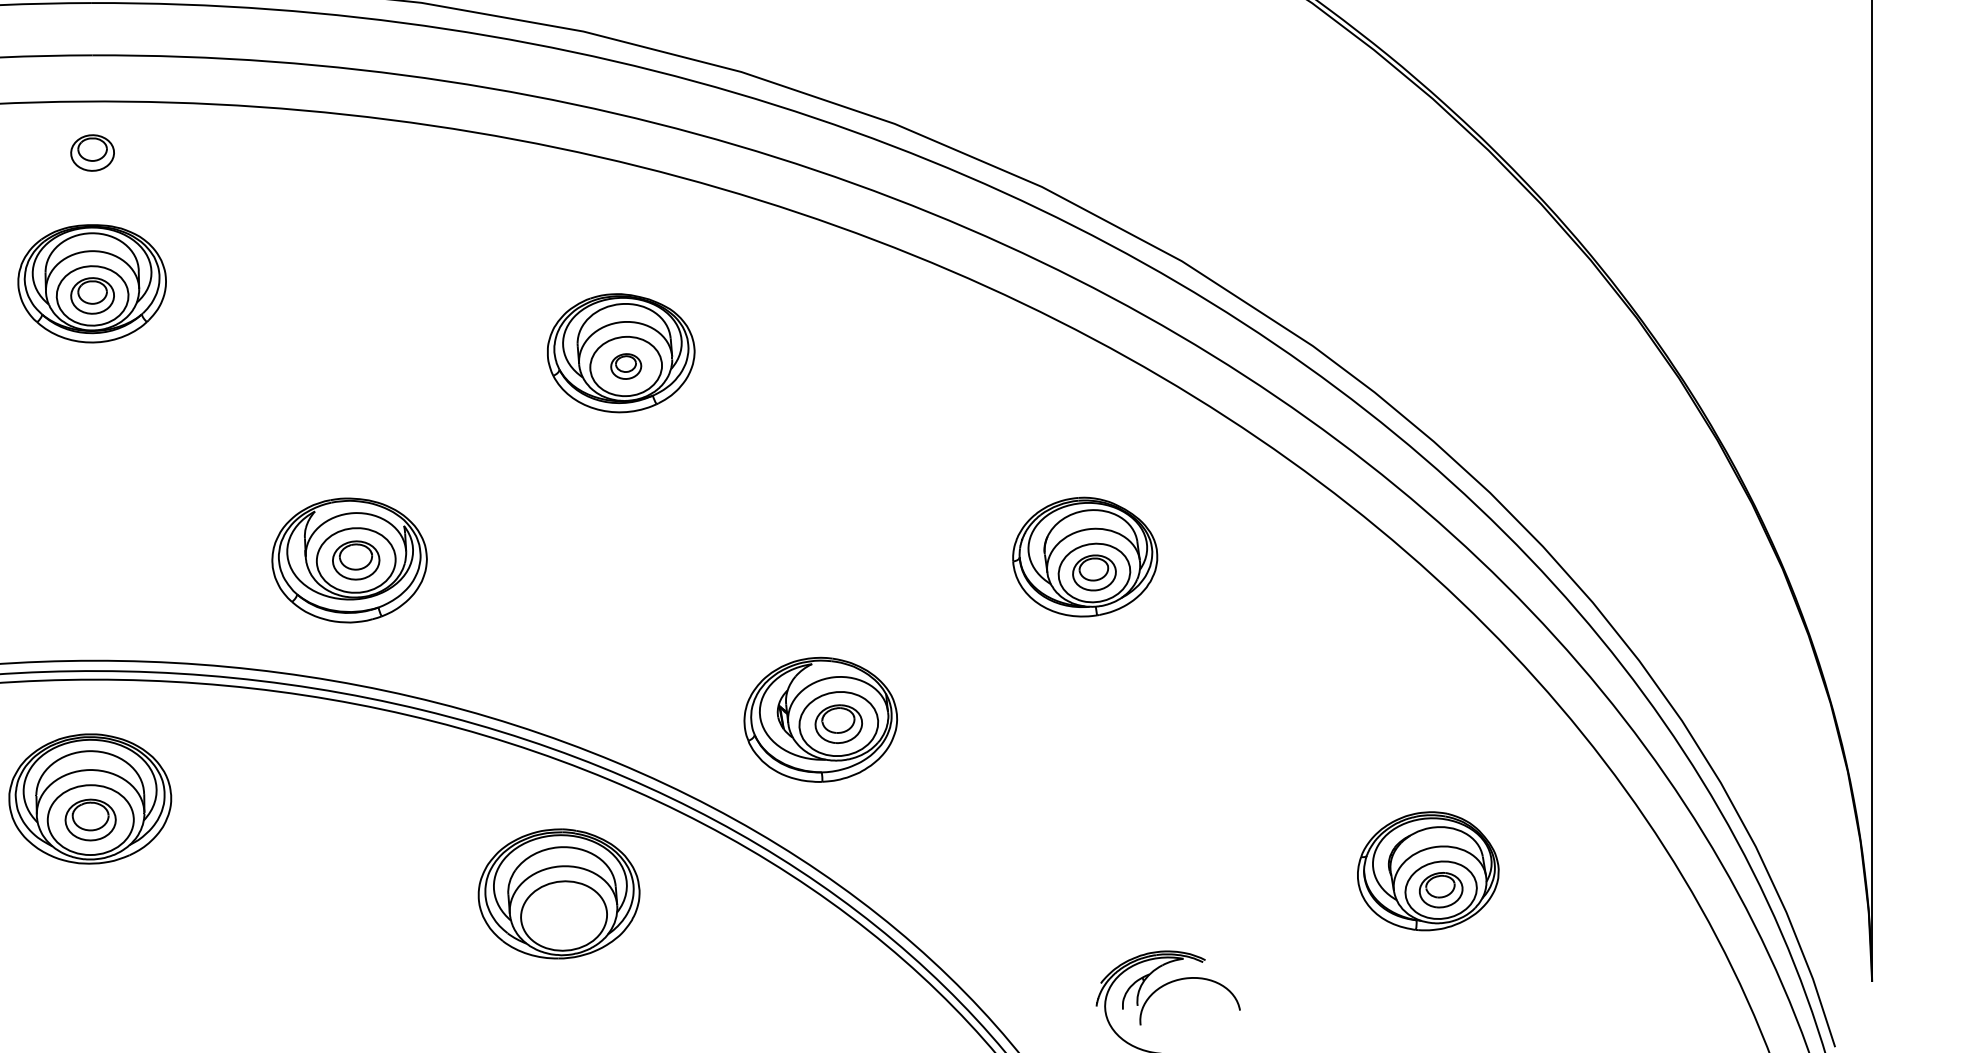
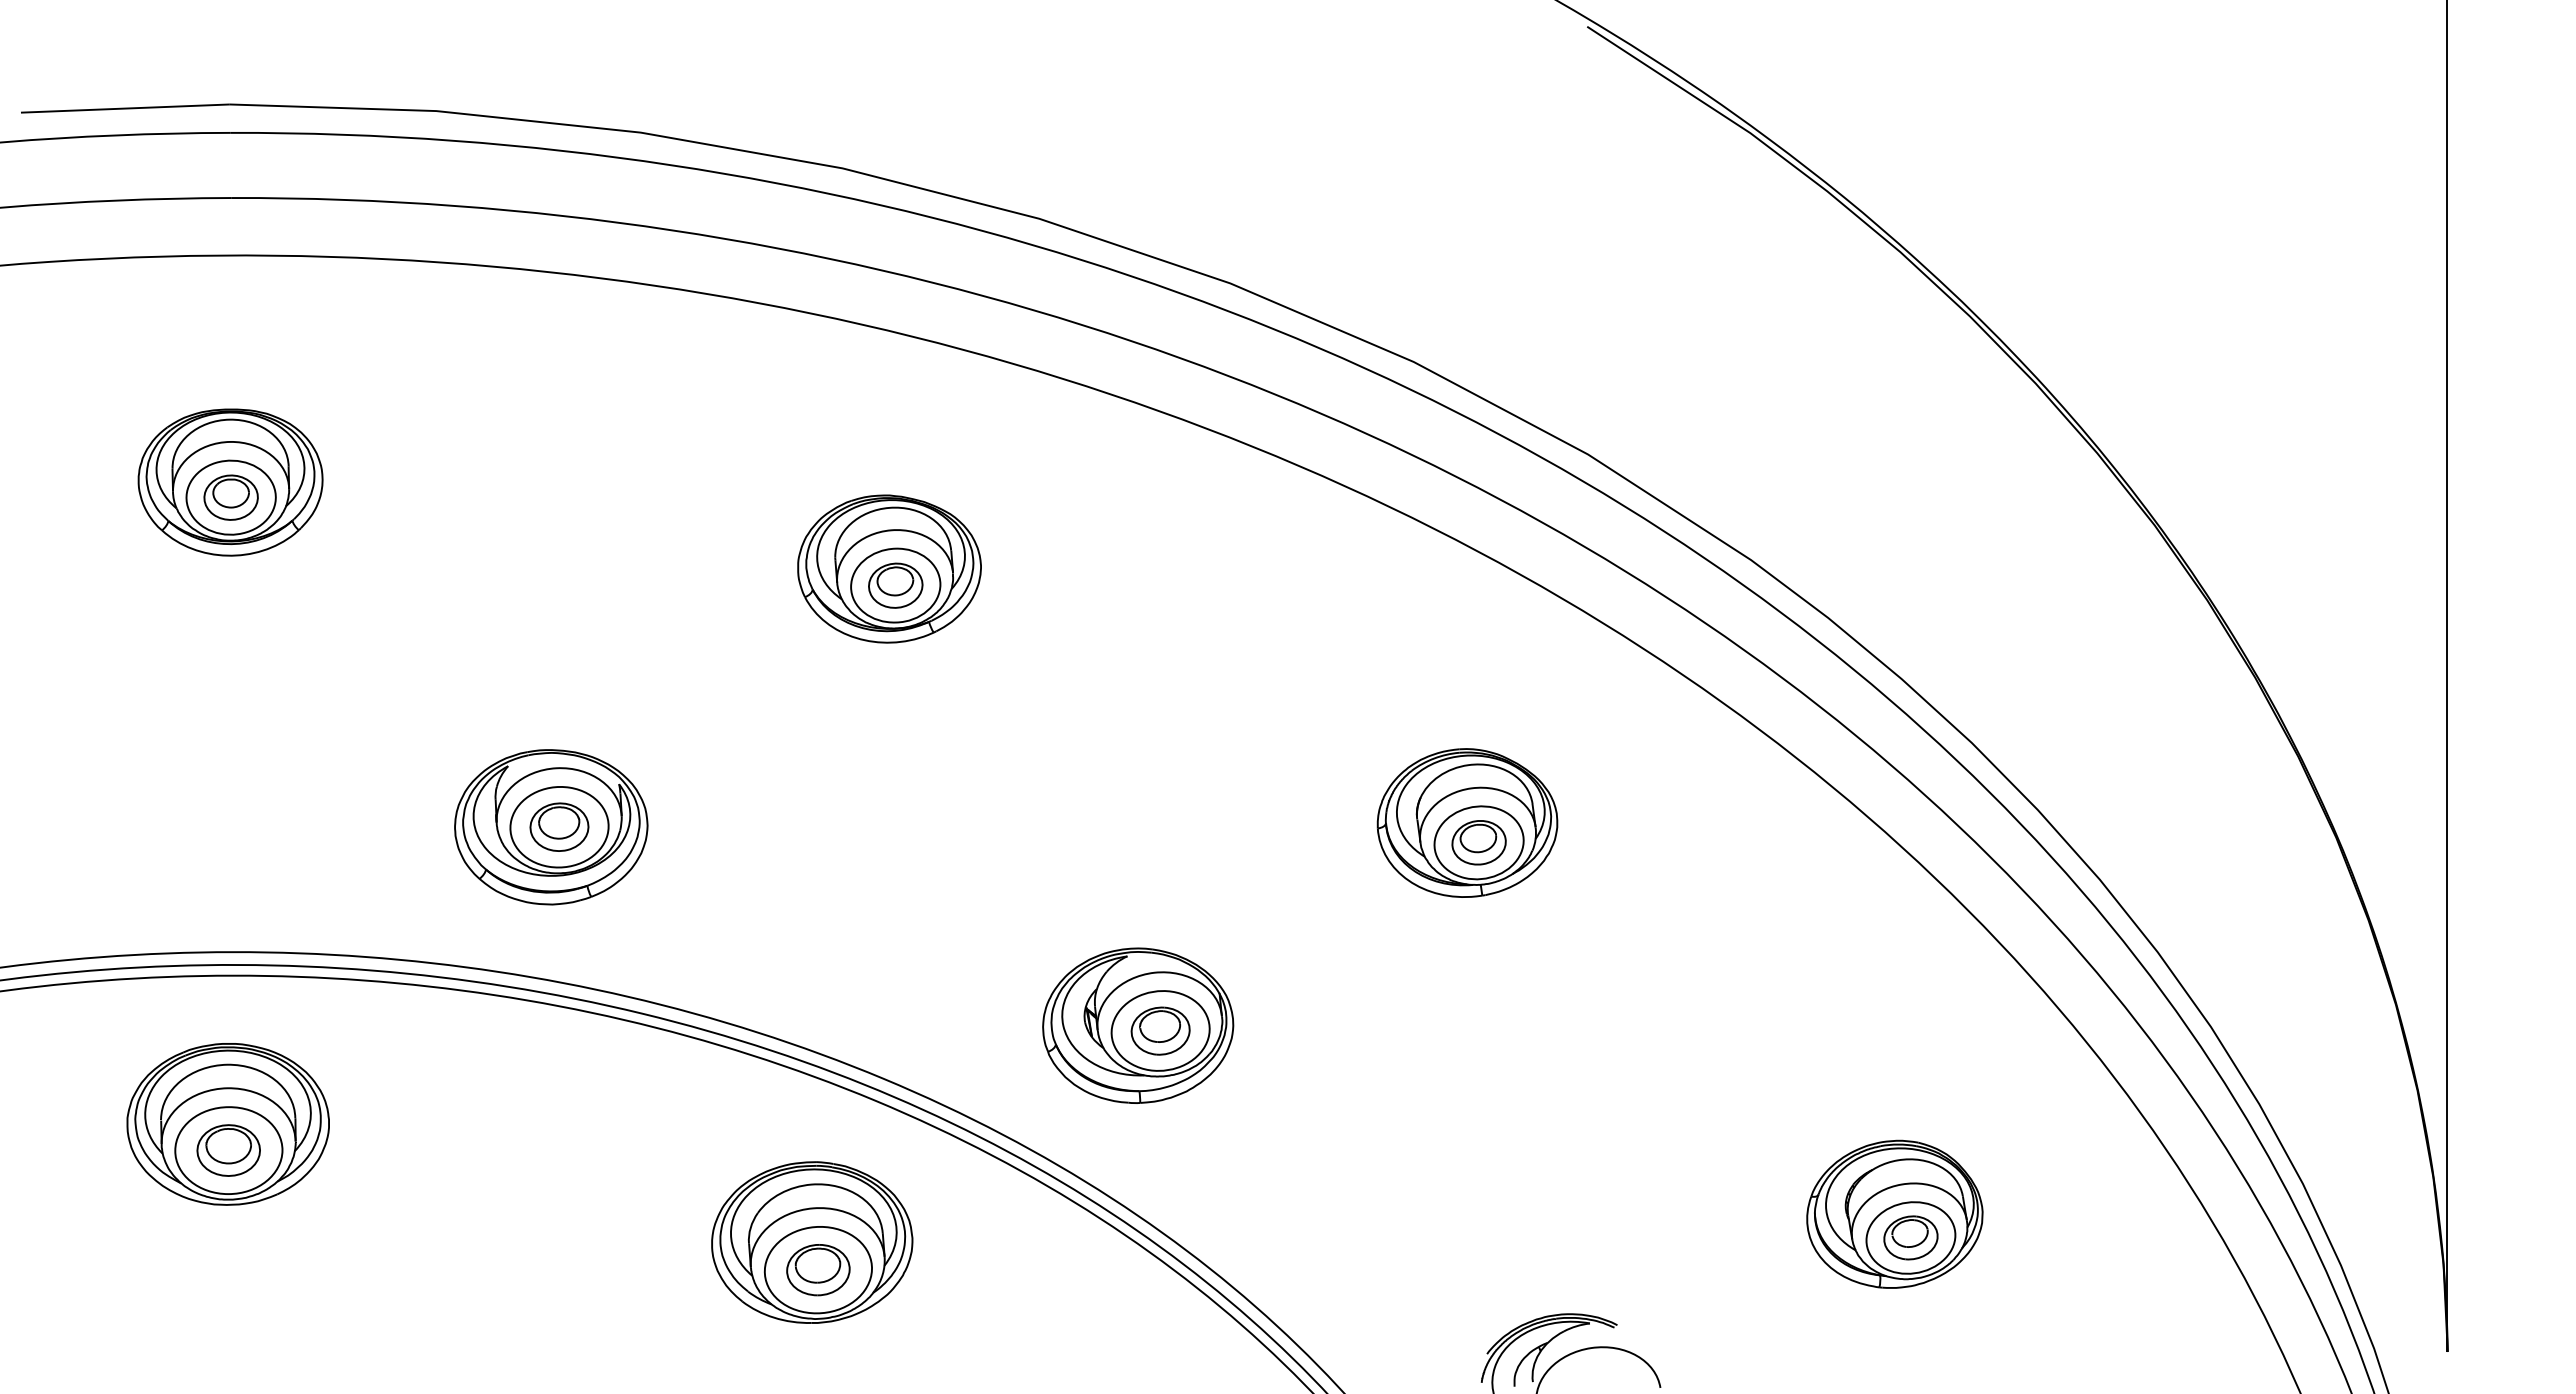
part: (92, 152) -> (230, 319), removed
part: (625, 366) -> (895, 585), size x1.43
part: (564, 916) -> (818, 1270), added

